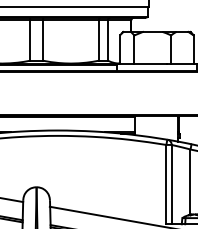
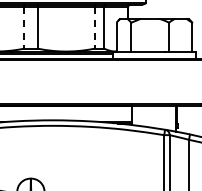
line: (30, 41) -> (24, 28), solid -> dashed
line: (98, 41) -> (94, 28), solid -> dashed

